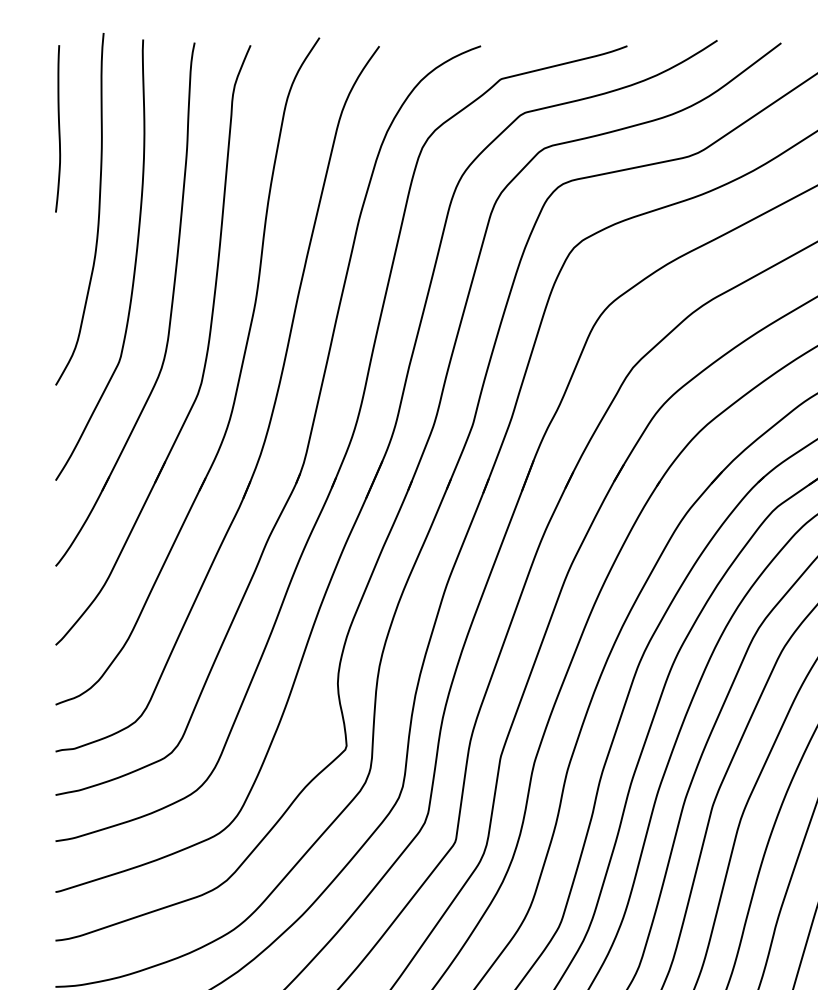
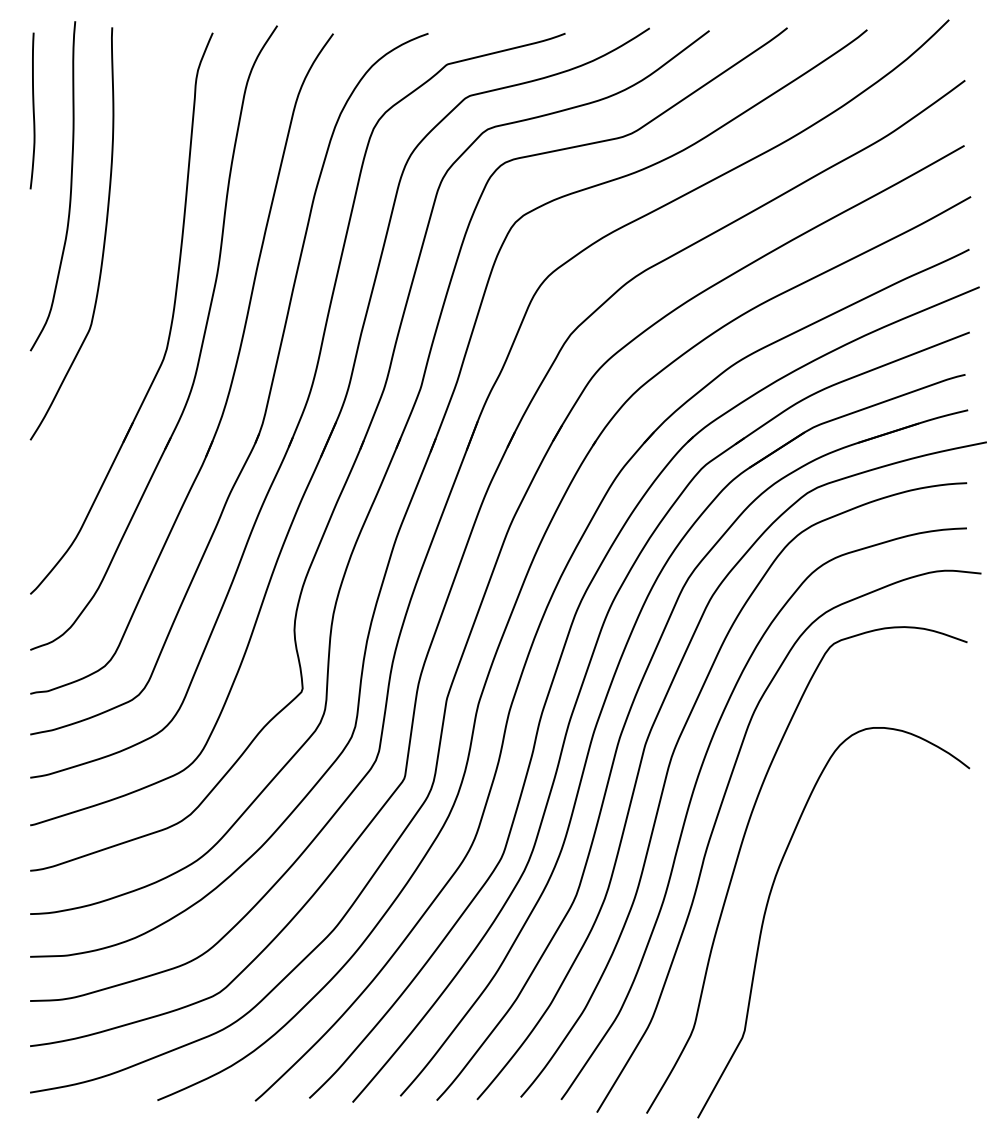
part: (170, 309) -> (137, 280), removed

